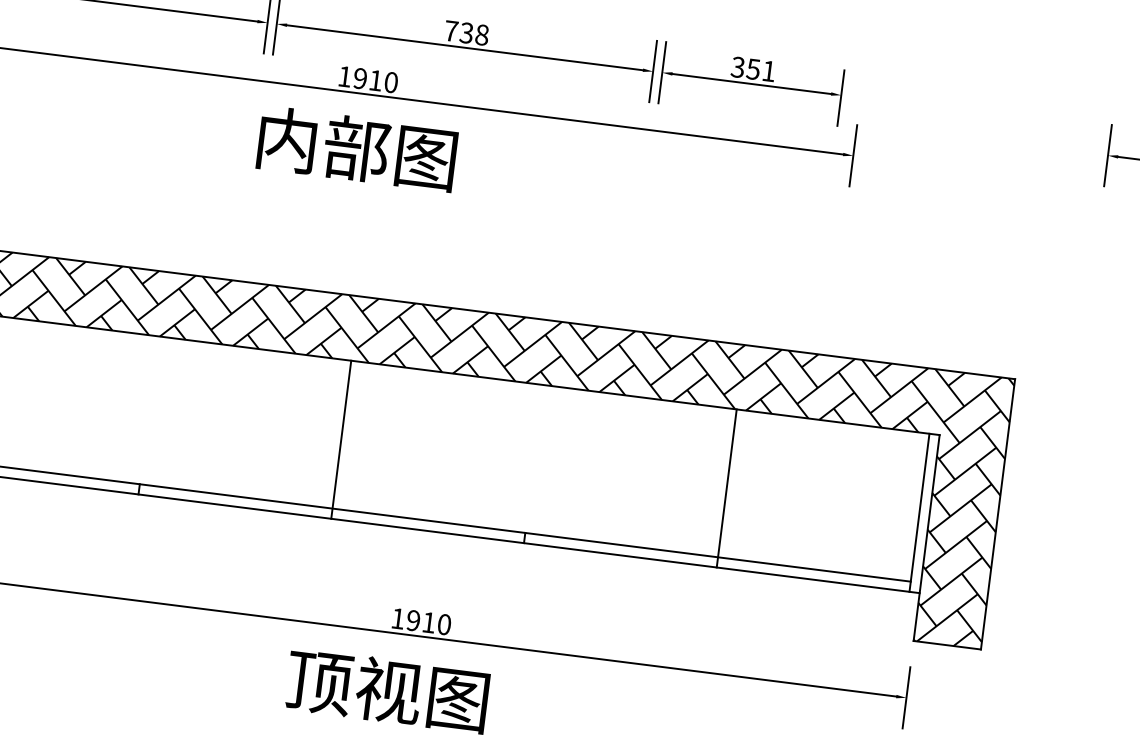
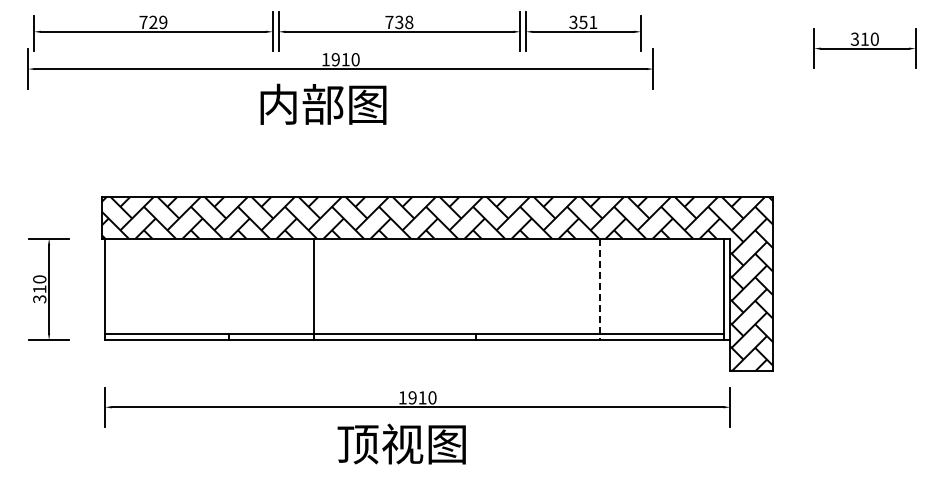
text: (357, 147) -> (323, 103), moved
line: (341, 440) -> (313, 289), moved
line: (726, 488) -> (599, 289), solid -> dashed

